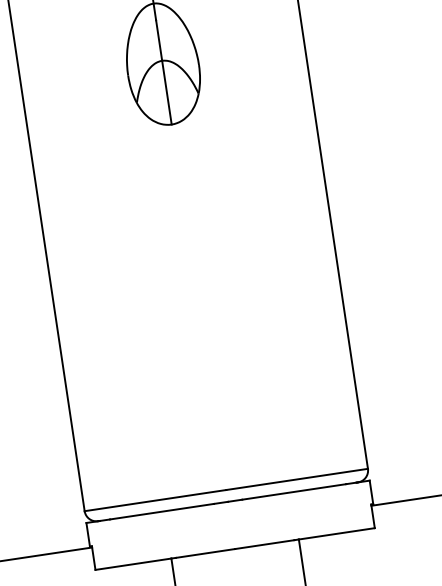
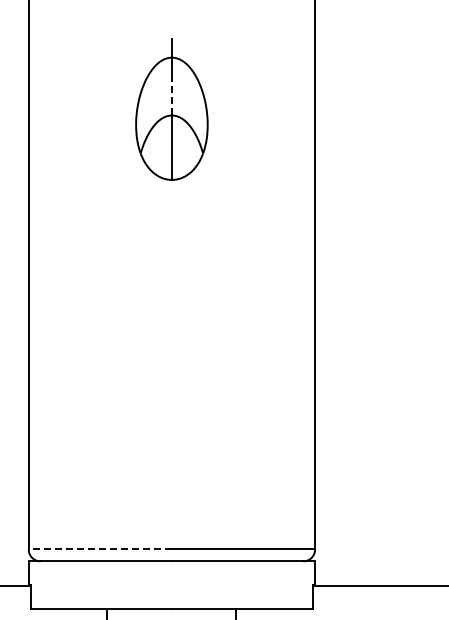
line: (158, 40) -> (171, 94), solid -> dashed
line: (155, 500) -> (100, 549), solid -> dashed

